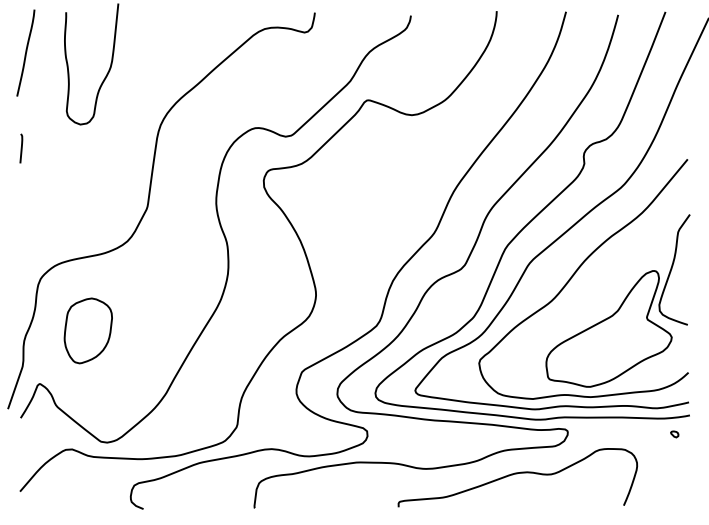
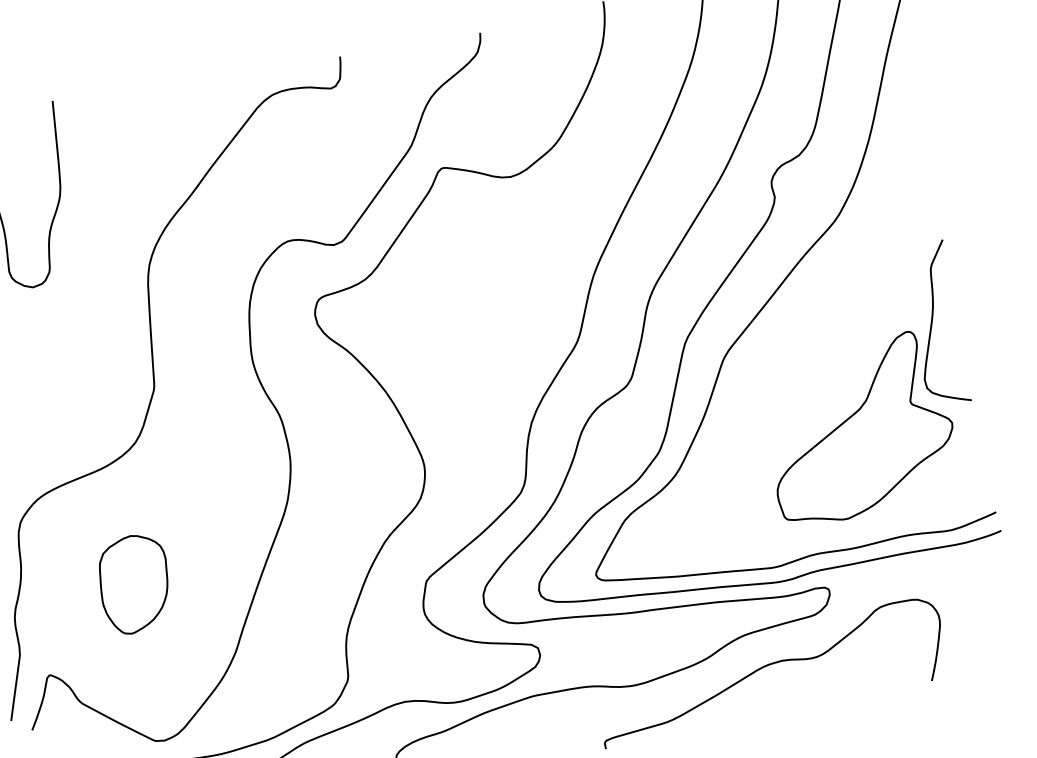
curve: (574, 275) -> (793, 361), removed
part: (87, 330) -> (133, 583), moved
part: (674, 434) -> (984, 562), removed

